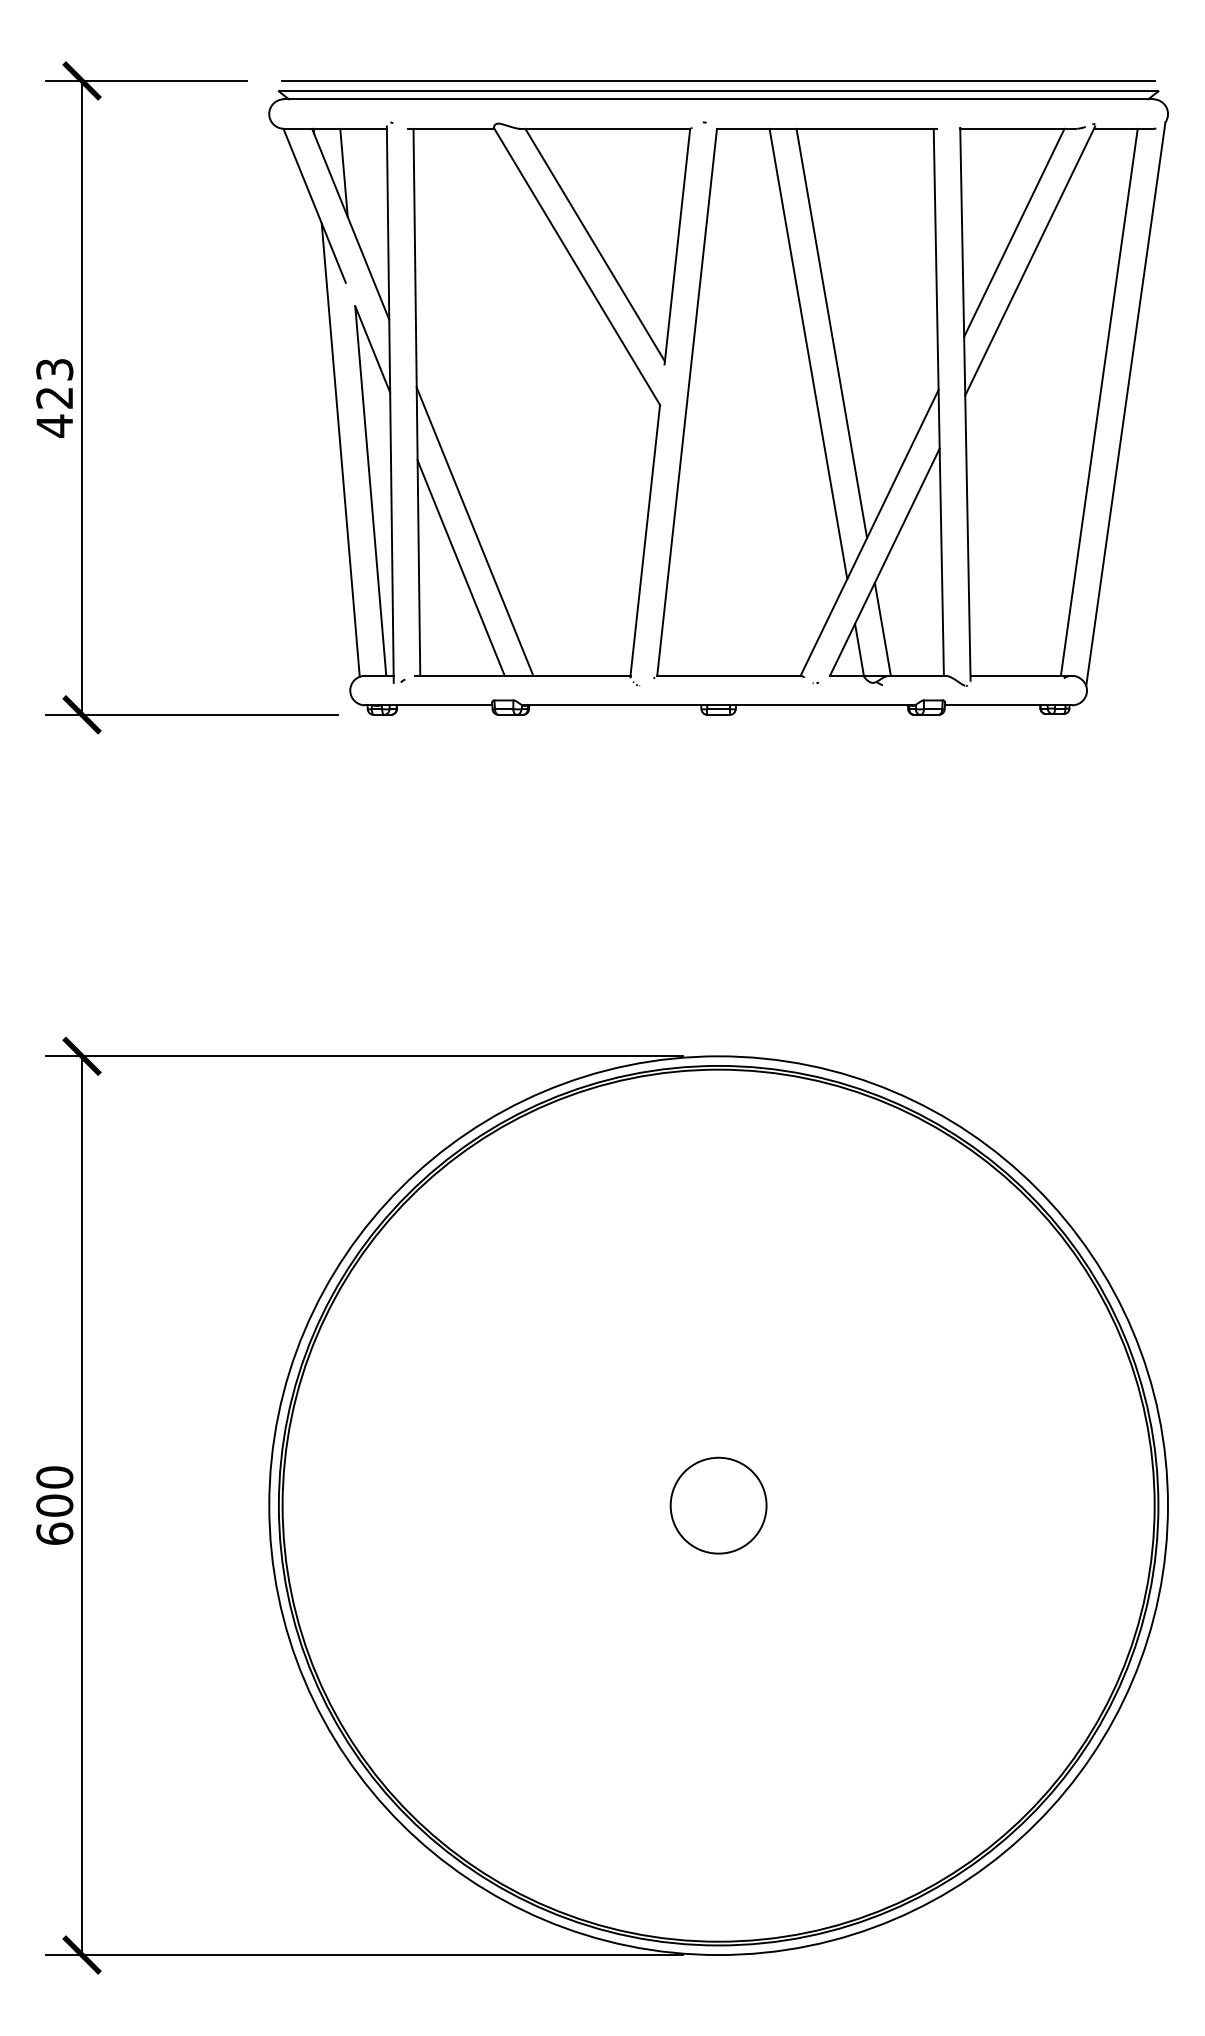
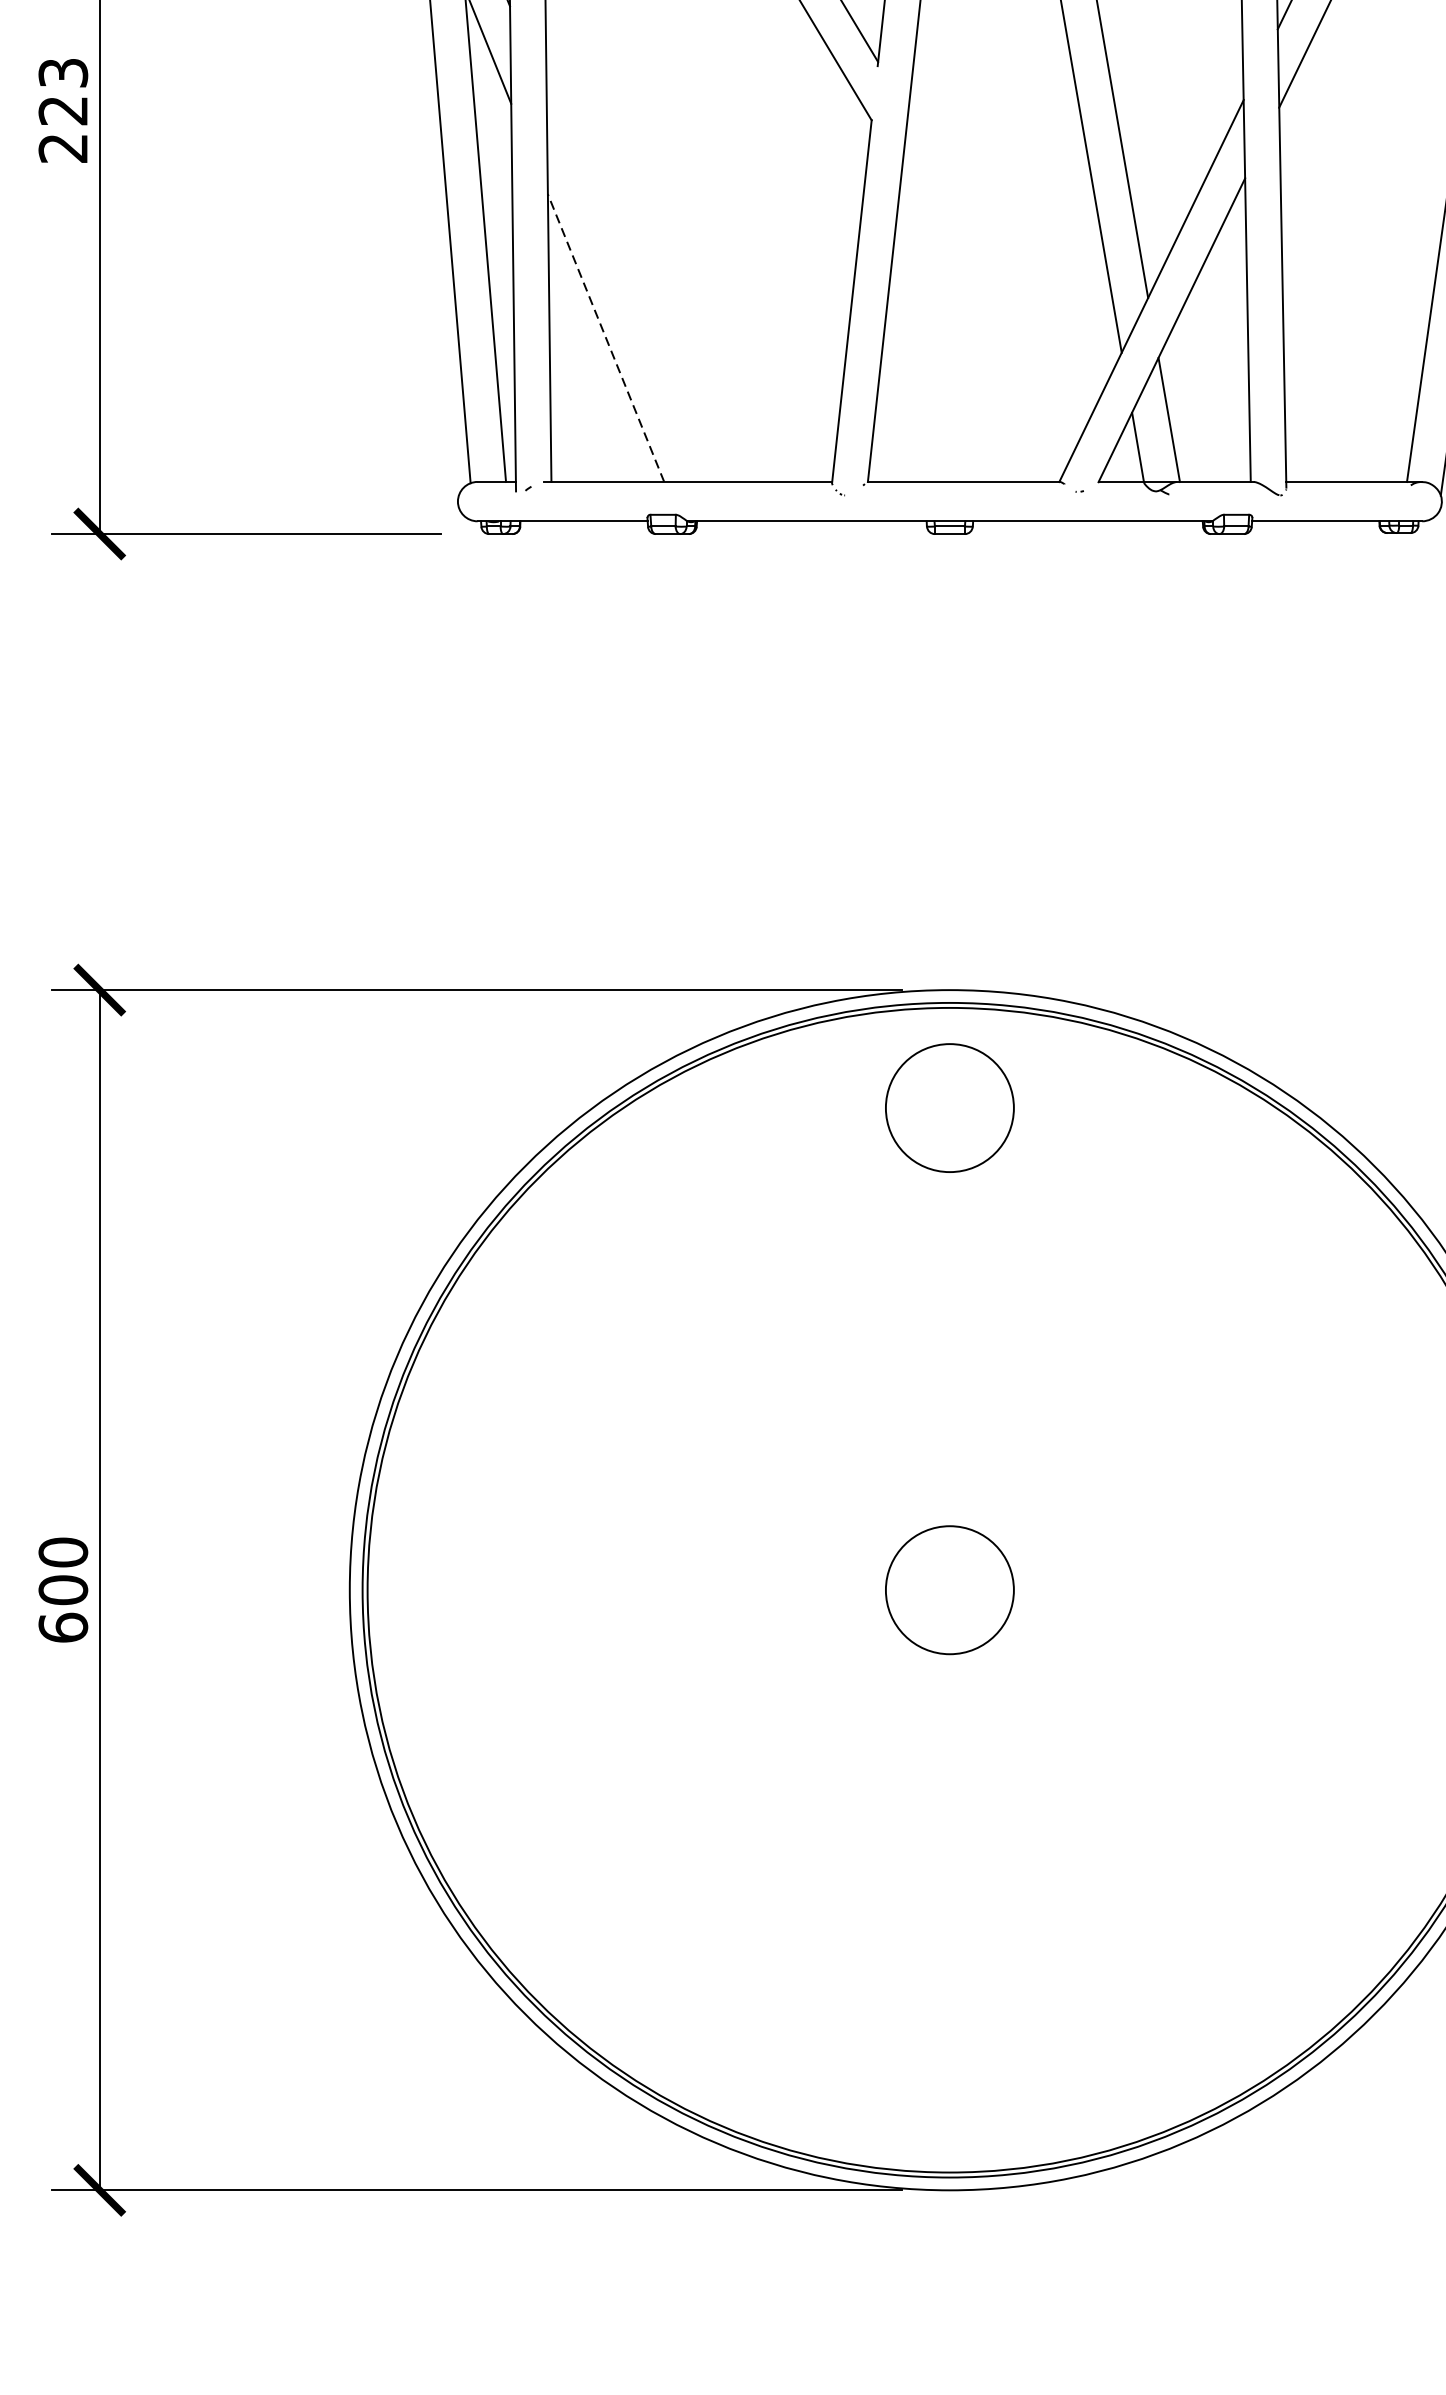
text: (54, 425) -> (62, 147), 423 -> 223
line: (474, 531) -> (623, 289), removed
line: (460, 567) -> (605, 337), solid -> dashed
circle: (718, 1144) -> (949, 1107), added

